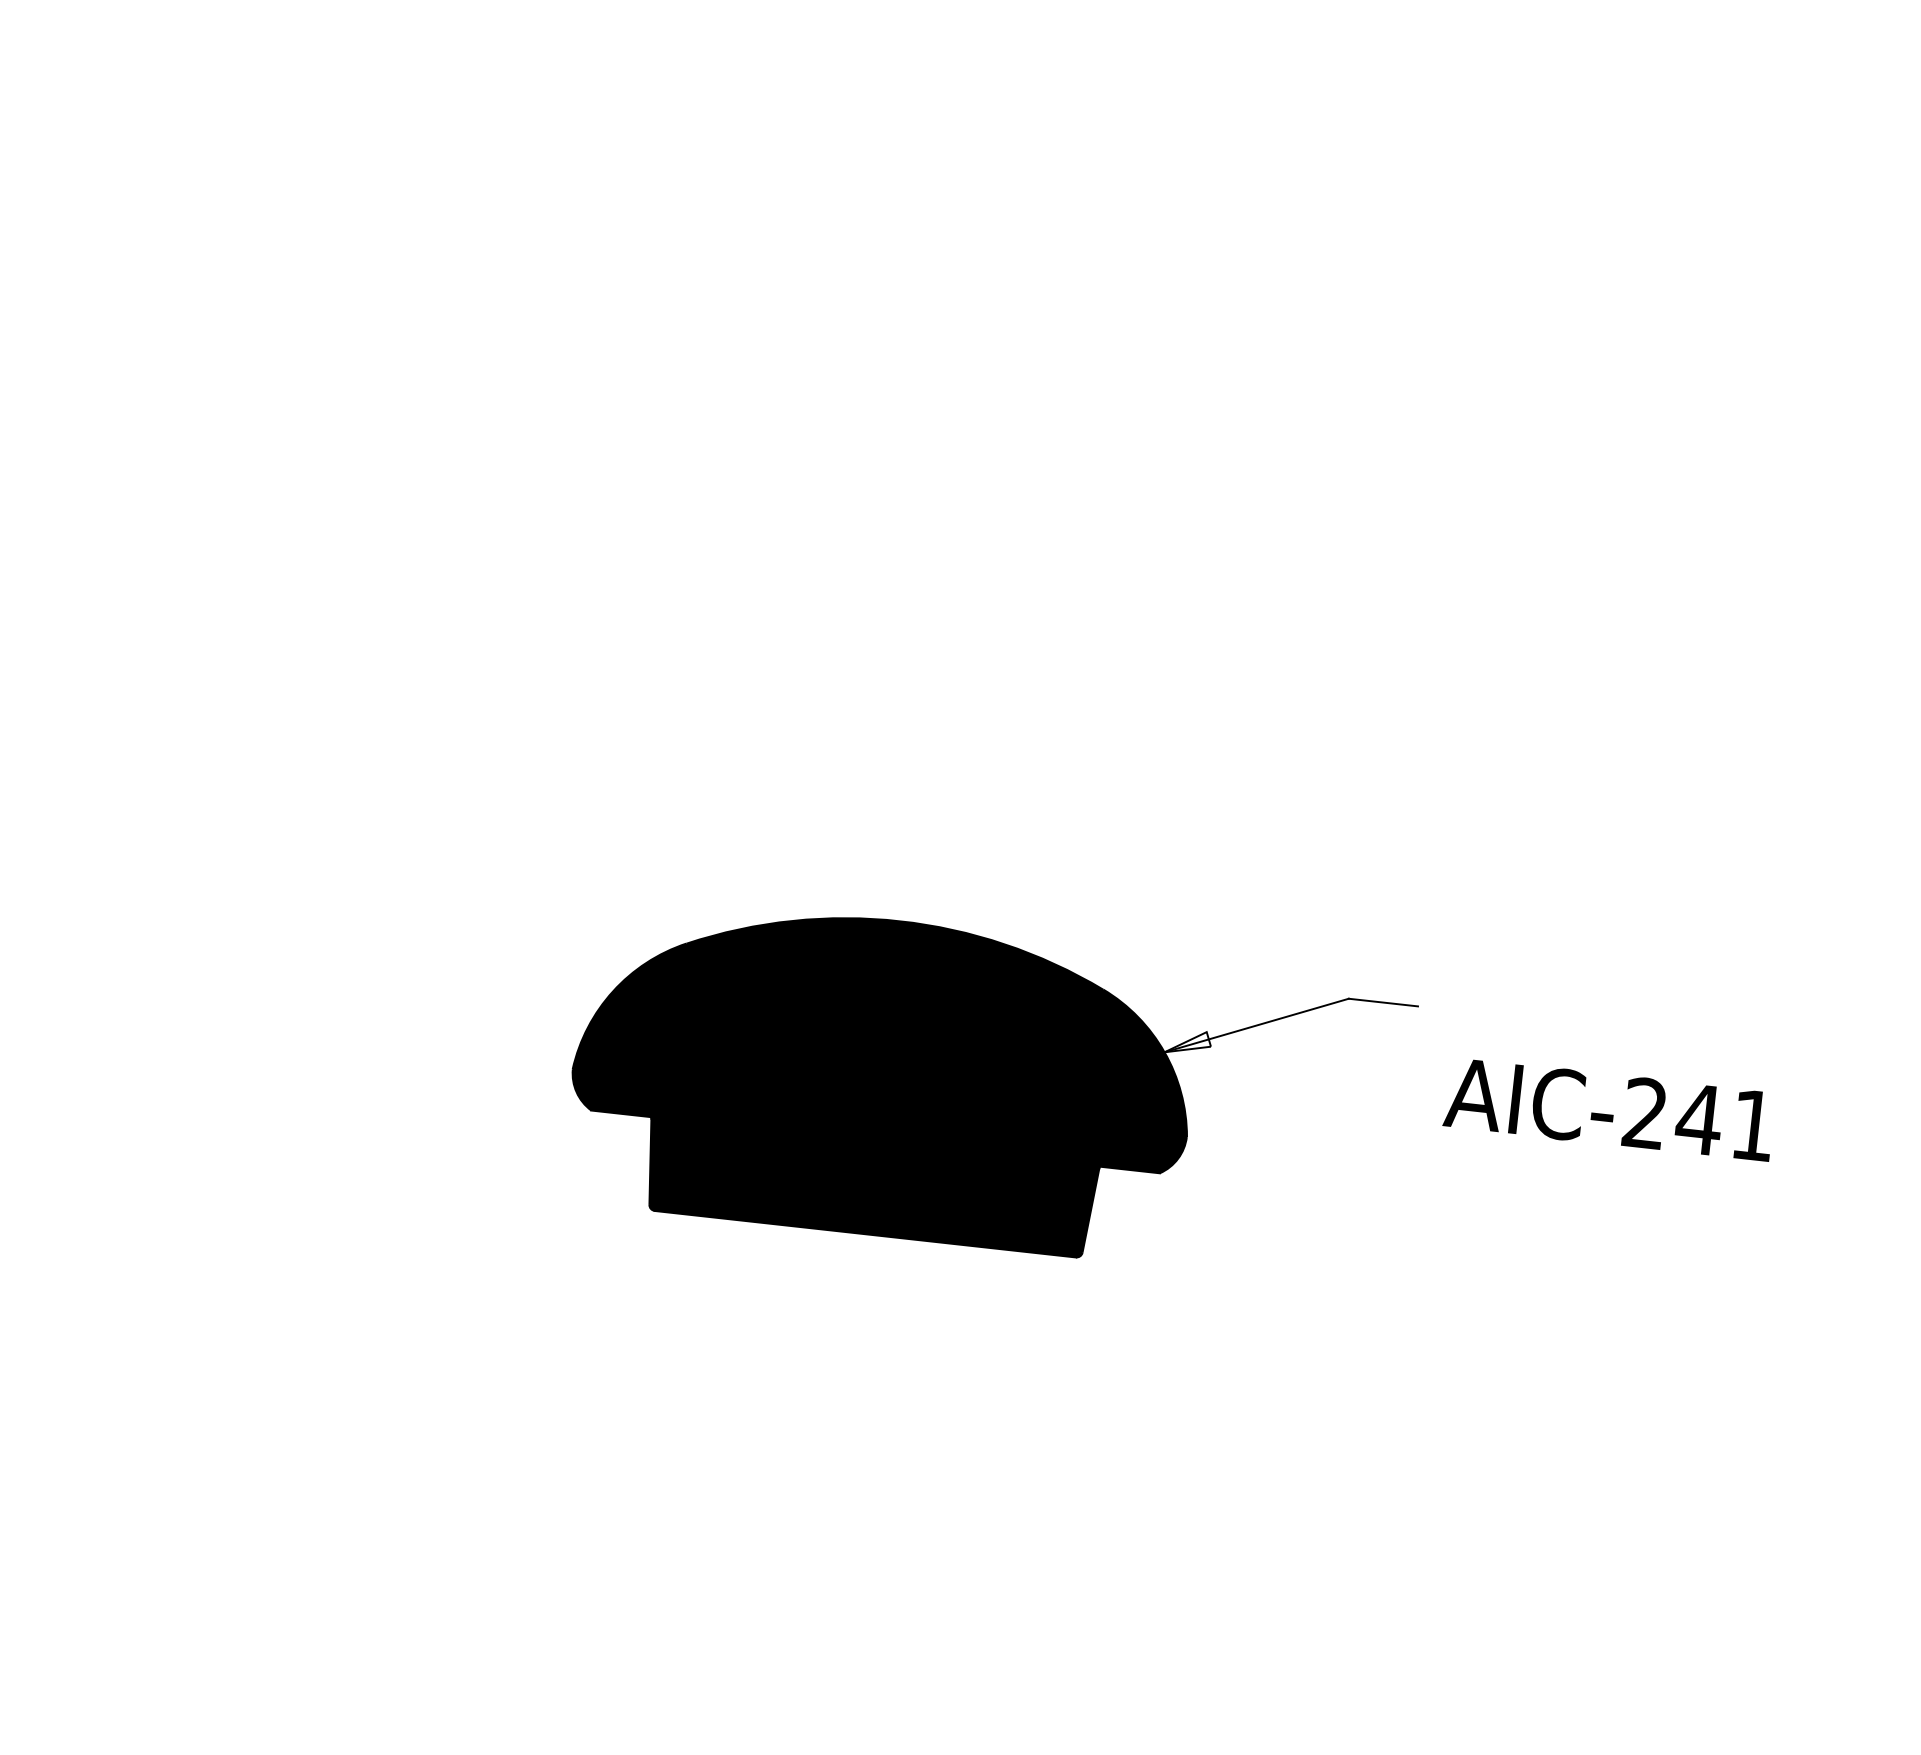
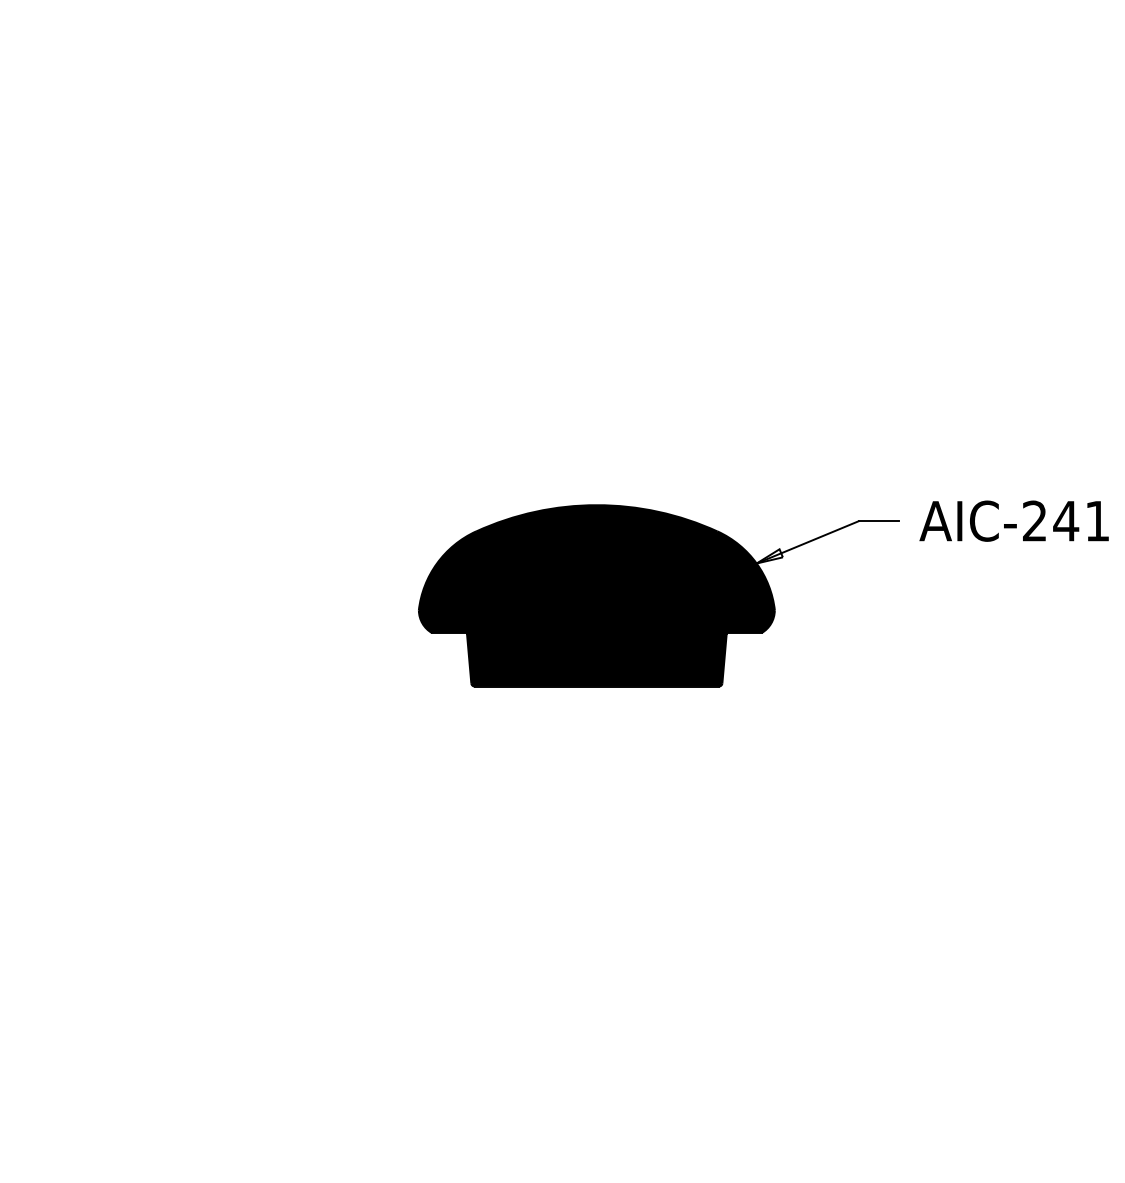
text: (1608, 1108) -> (1013, 520), moved

